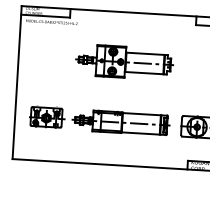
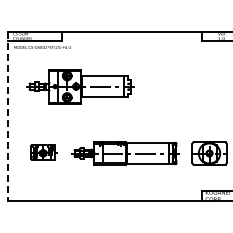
part: (124, 62) -> (80, 86), moved
line: (17, 82) -> (8, 116), solid -> dashed
part: (47, 117) -> (43, 152), size x0.7

